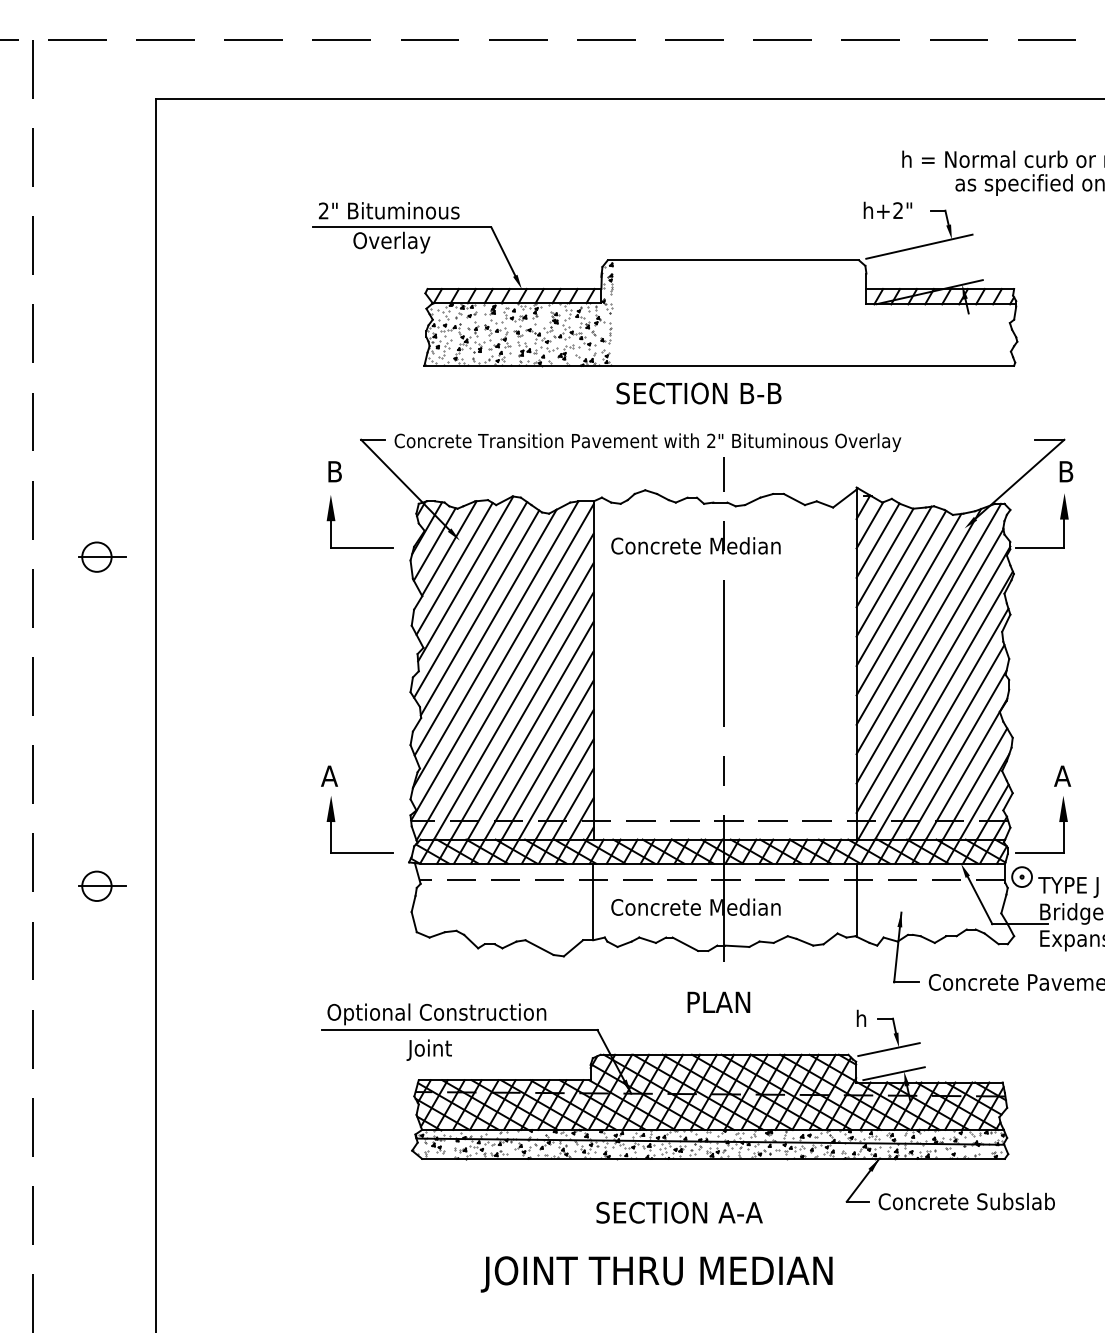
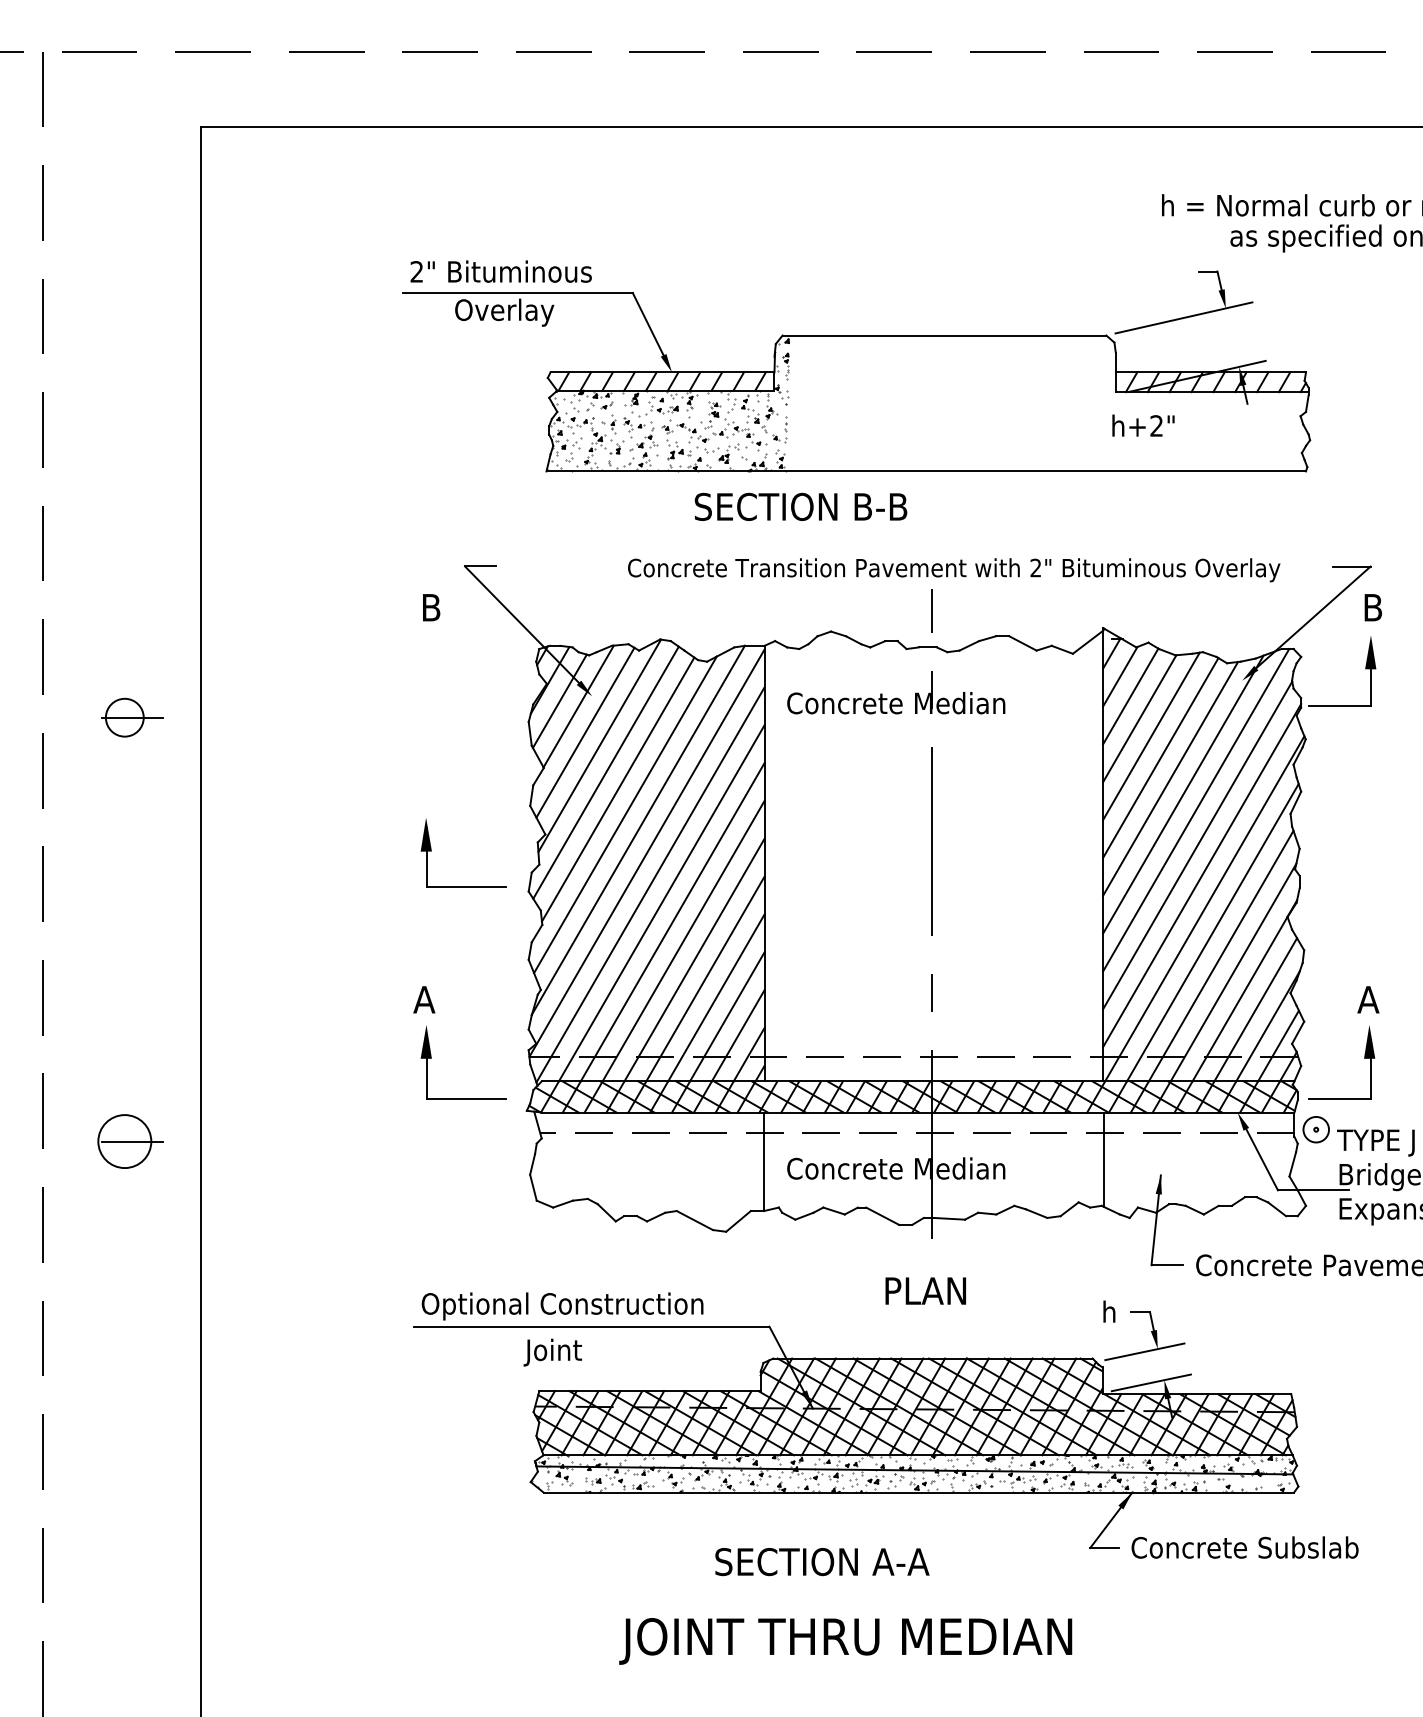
text: (887, 209) -> (1142, 424), moved
text: (698, 393) -> (800, 506), moved
text: (647, 442) -> (953, 570), moved
part: (335, 520) -> (432, 850), moved
circle: (96, 886) -> (124, 1141), size x1.4
text: (679, 1212) -> (822, 1561), moved

